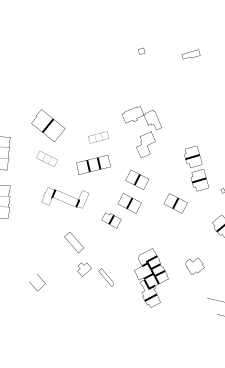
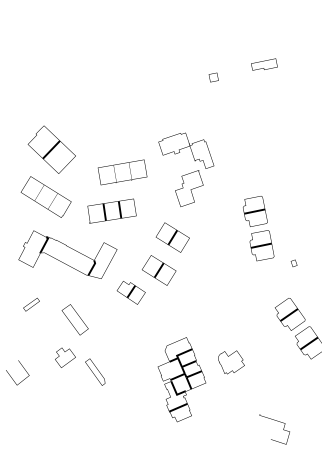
part: (141, 50) -> (213, 76), moved
part: (98, 137) -> (122, 172), size x1.67
part: (46, 158) -> (45, 196), size x1.67
part: (65, 197) -> (68, 254), size x1.43
part: (175, 203) -> (224, 275), removed
part: (42, 234) -> (30, 304), added
part: (194, 265) -> (230, 361), moved
part: (95, 274) -> (80, 366), moved

